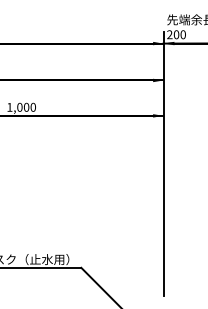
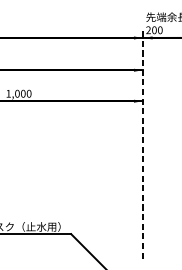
line: (163, 164) -> (143, 143), solid -> dashed

